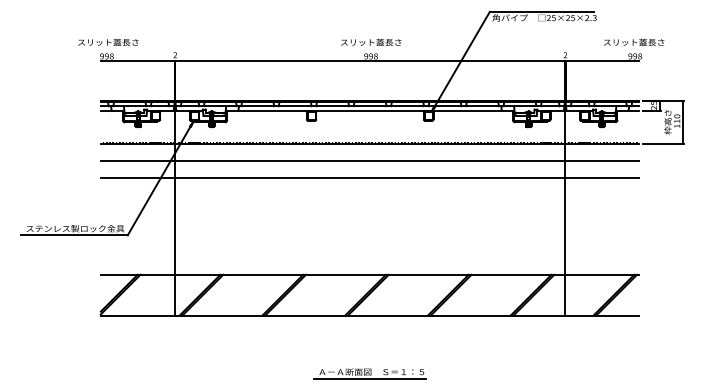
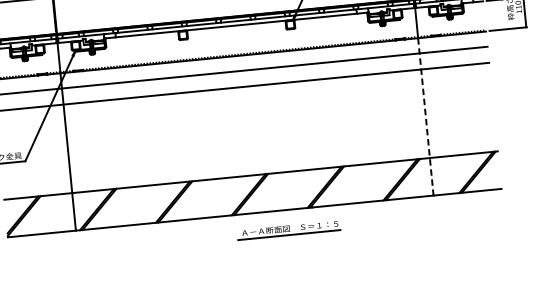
line: (565, 229) -> (426, 116), solid -> dashed
part: (369, 373) -> (288, 229), moved

